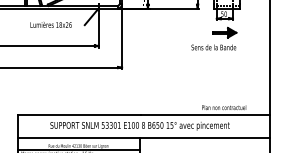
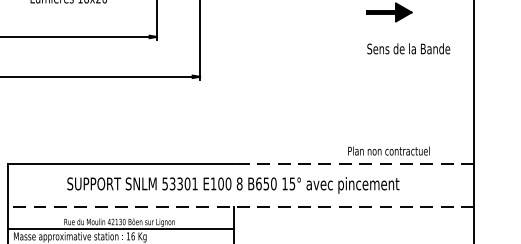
text: (213, 47) -> (408, 48), moved
line: (205, 114) -> (354, 163), solid -> dashed
line: (144, 137) -> (241, 206), solid -> dashed

